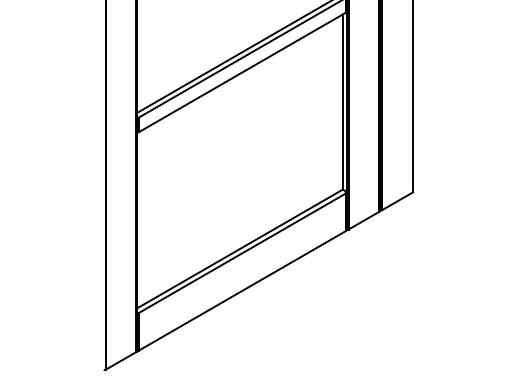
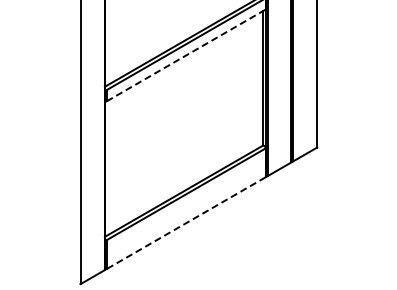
line: (242, 72) -> (186, 55), solid -> dashed
line: (242, 291) -> (186, 223), solid -> dashed

